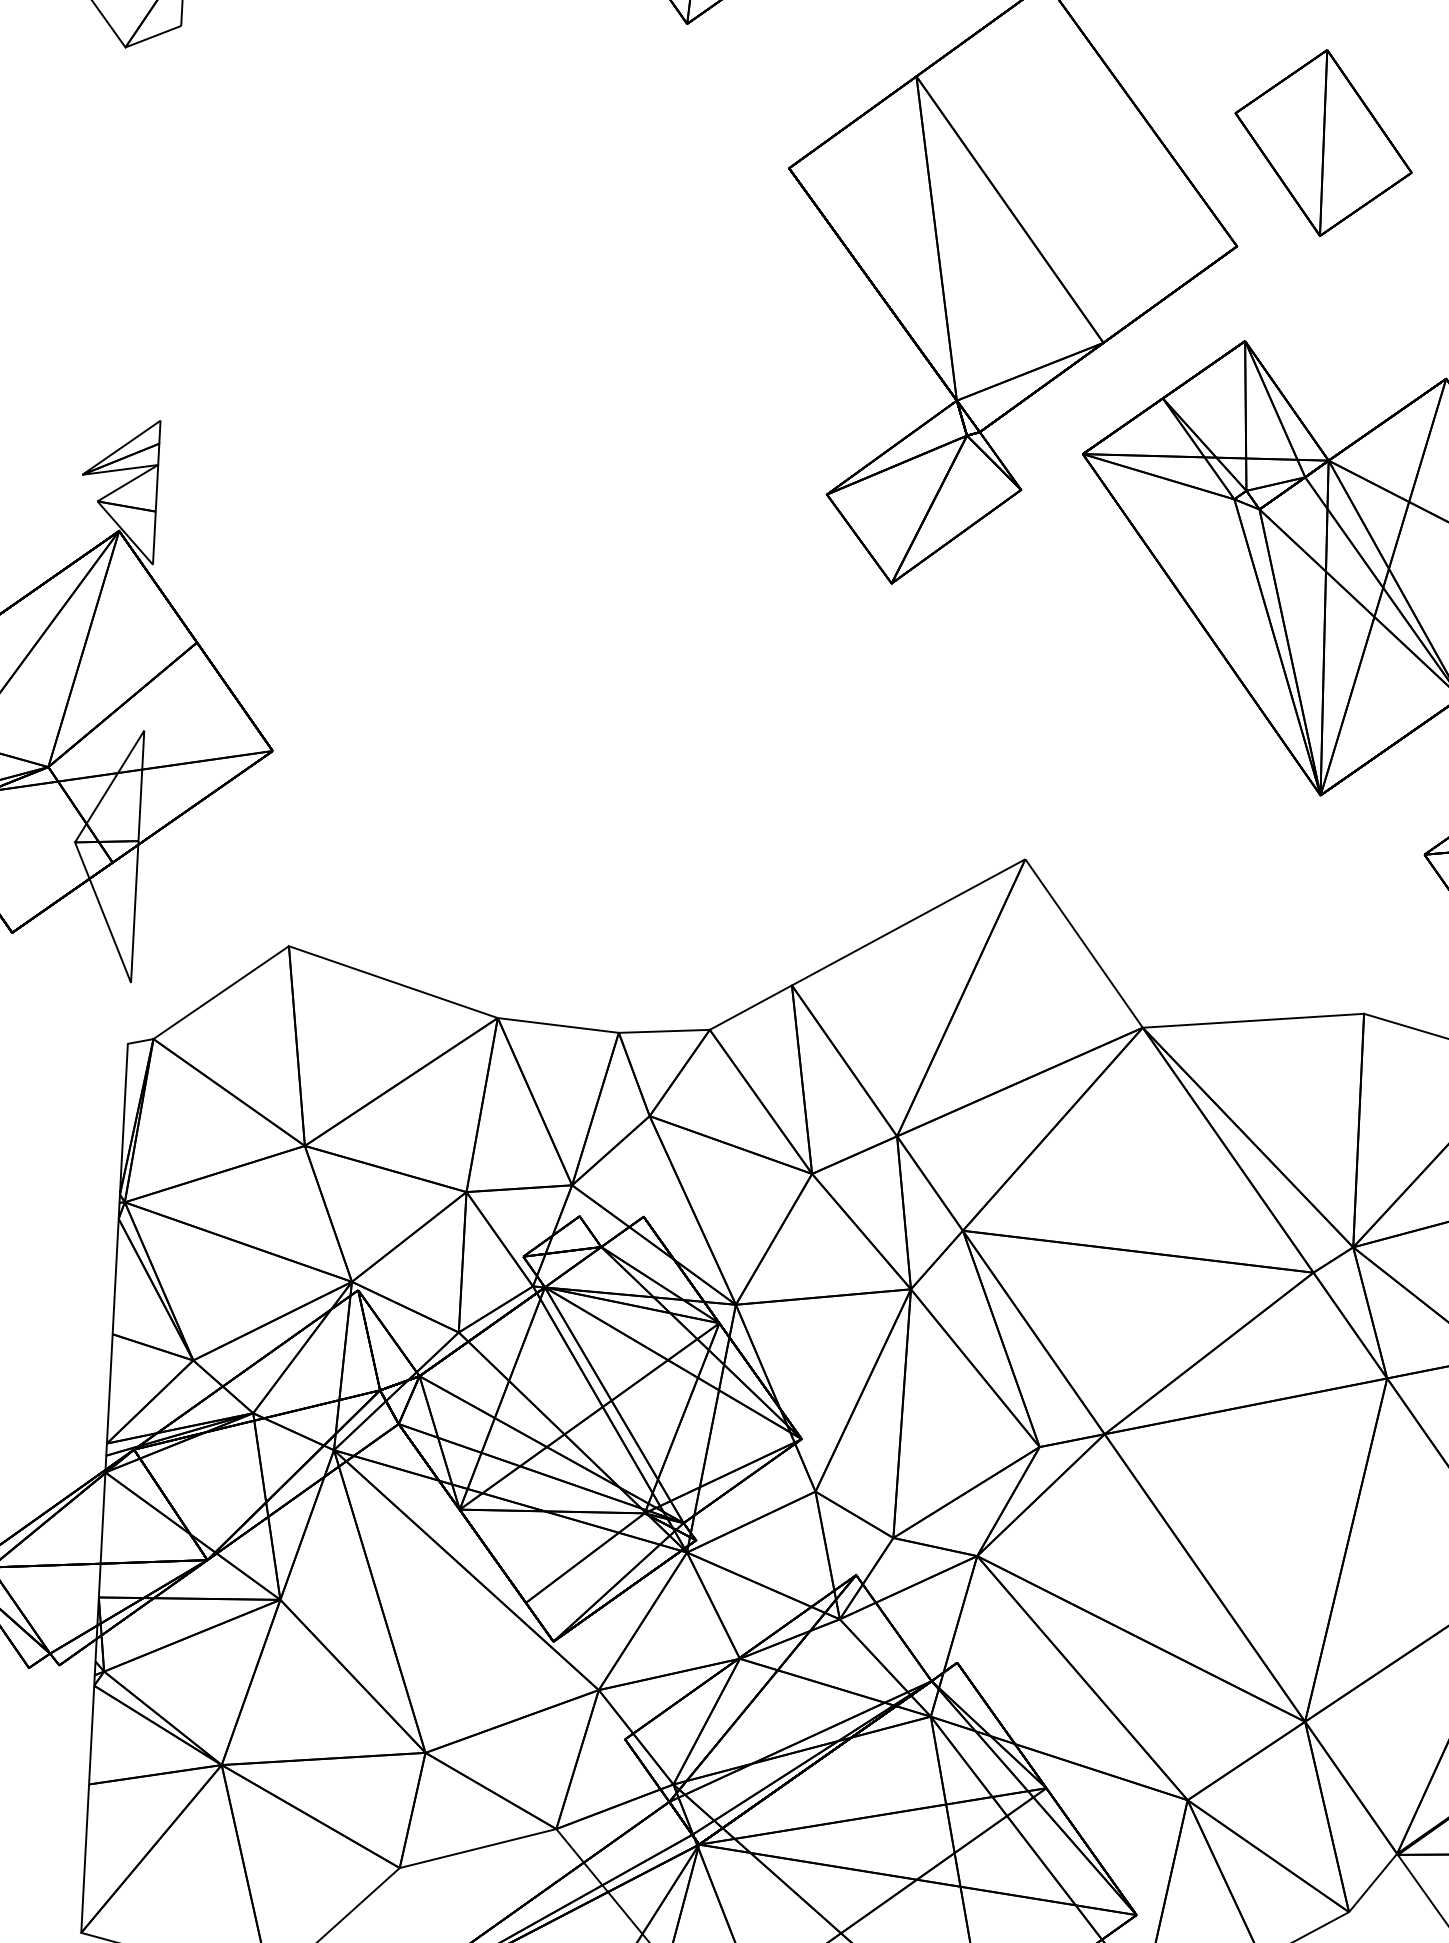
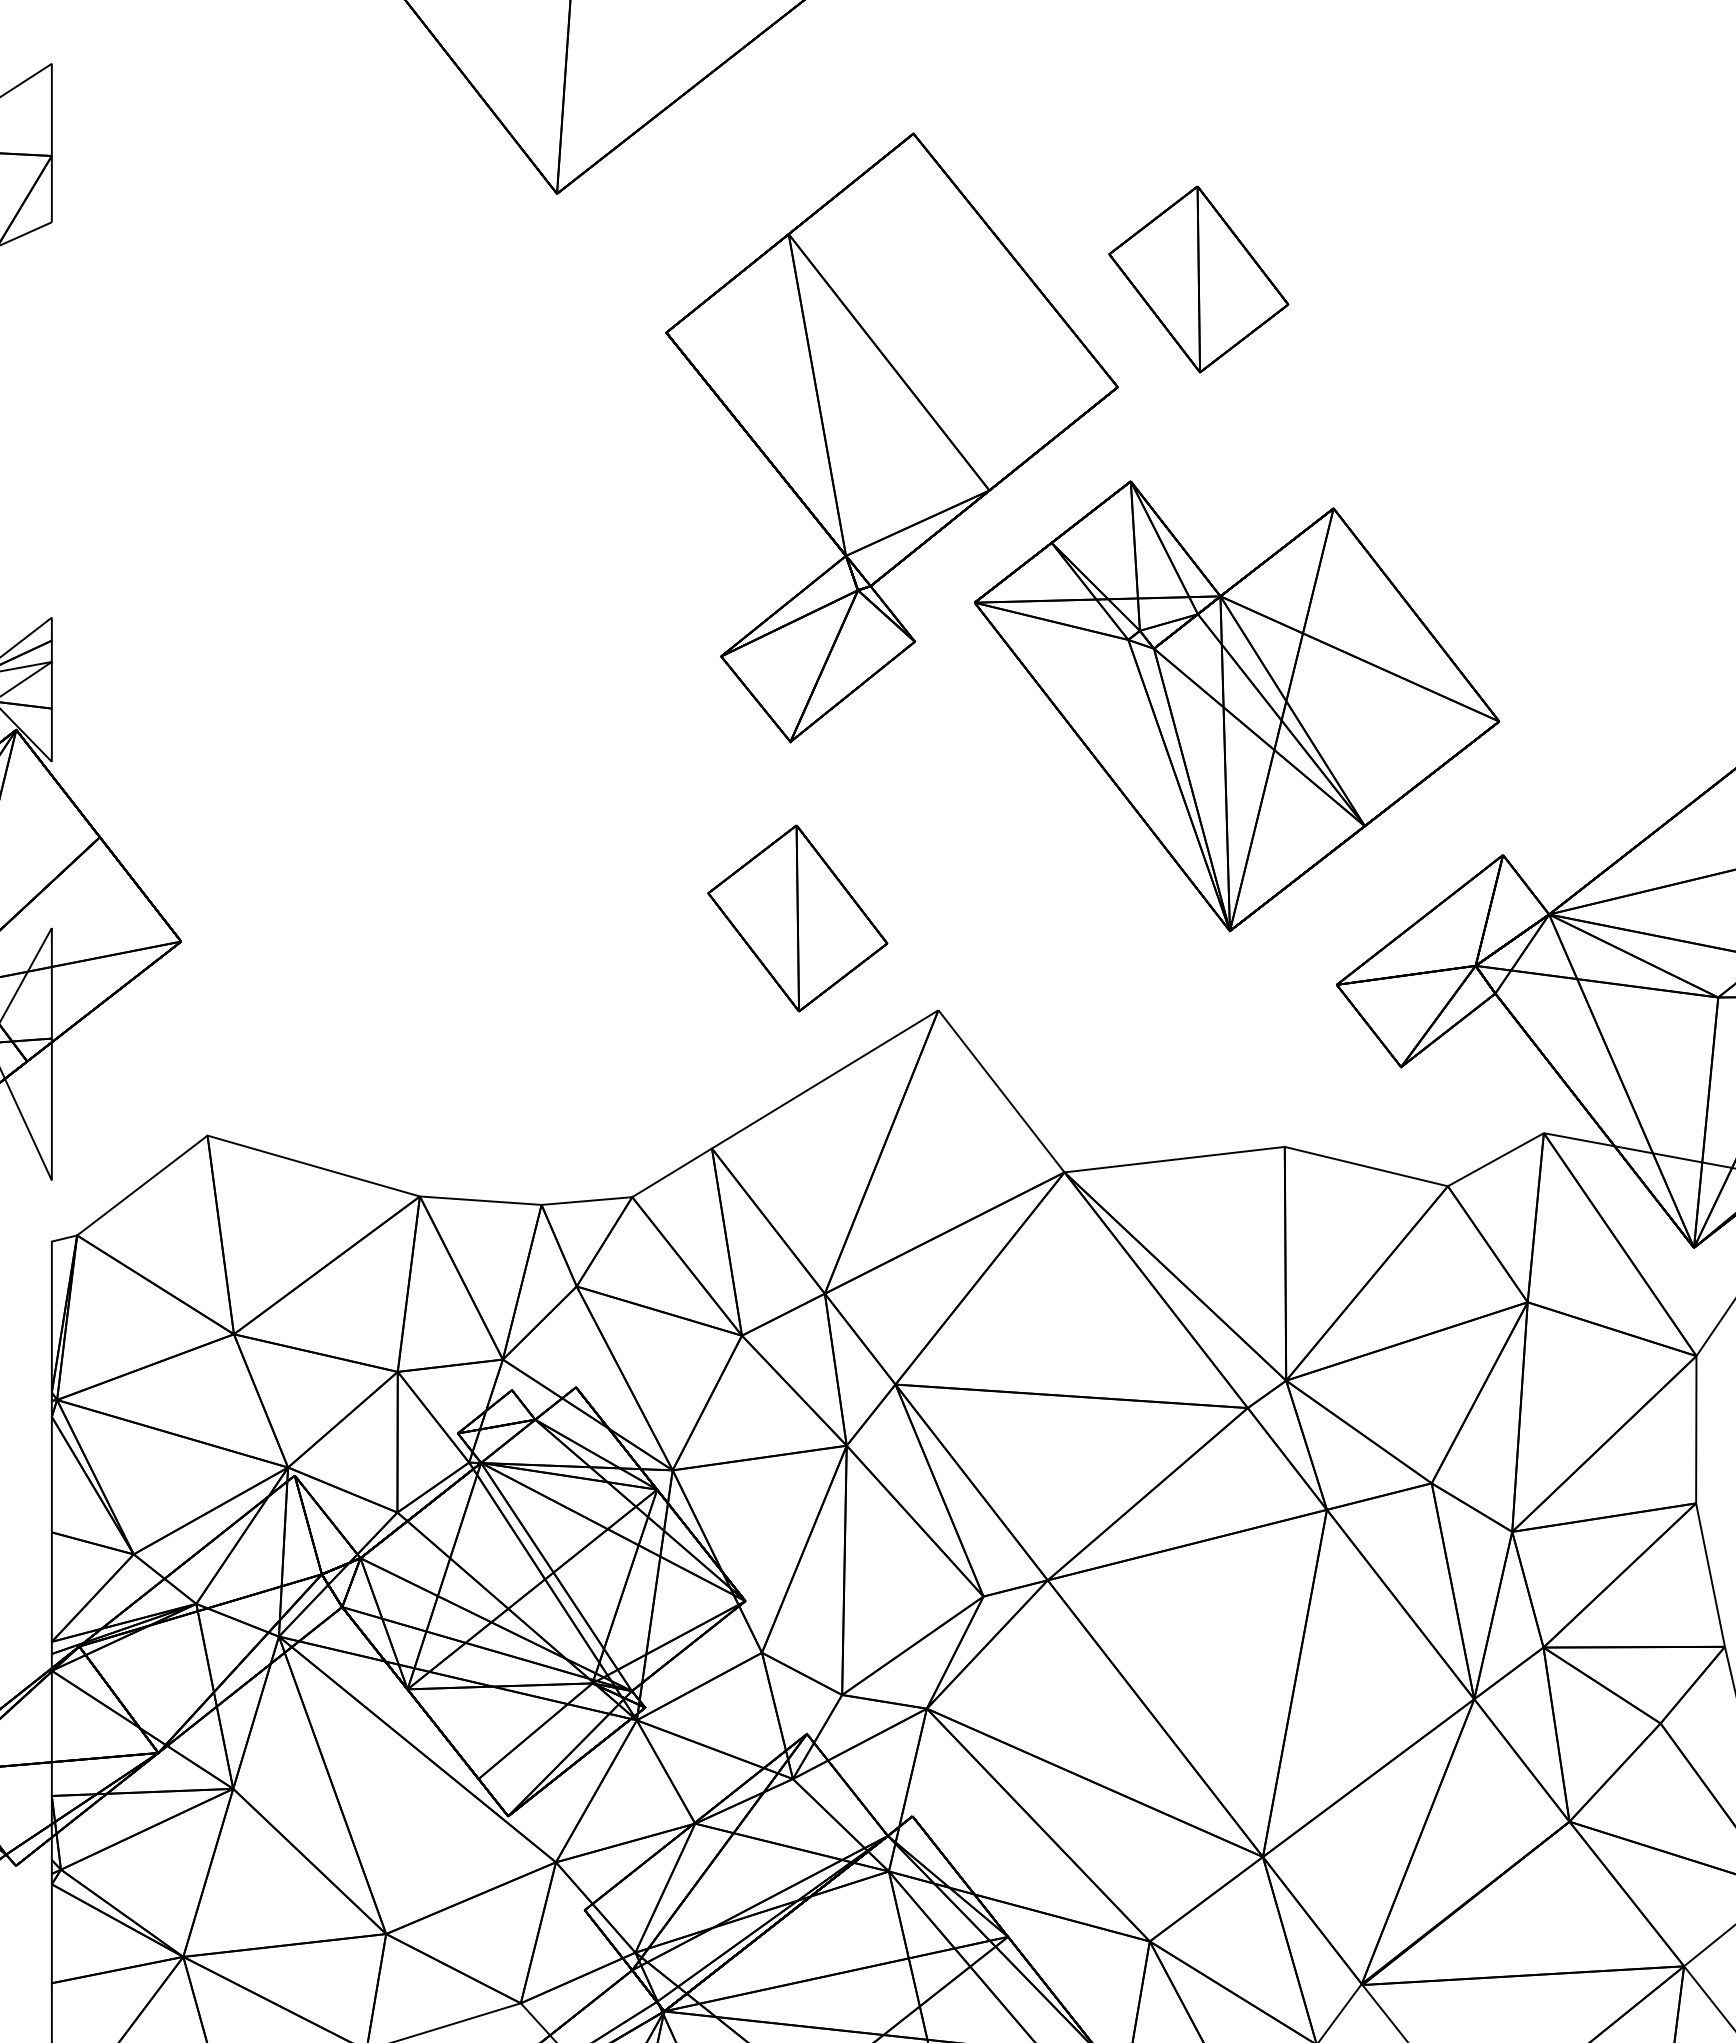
part: (889, 760) -> (797, 918), added

